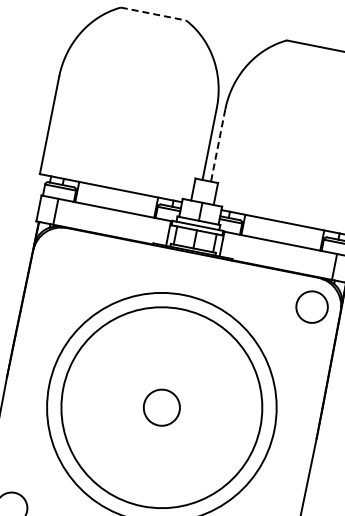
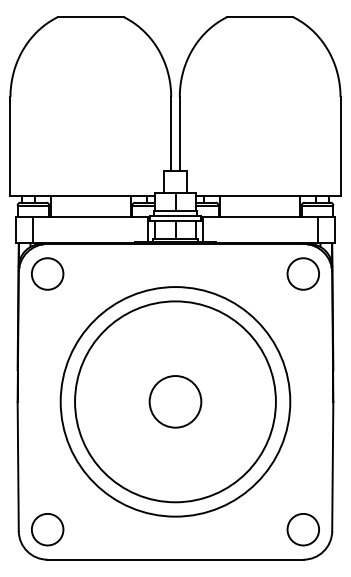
line: (154, 14) -> (91, 17), dashed -> solid
line: (217, 145) -> (179, 133), dashed -> solid
circle: (61, 256) -> (47, 273), added
circle: (161, 407) -> (175, 401), size x1.43

